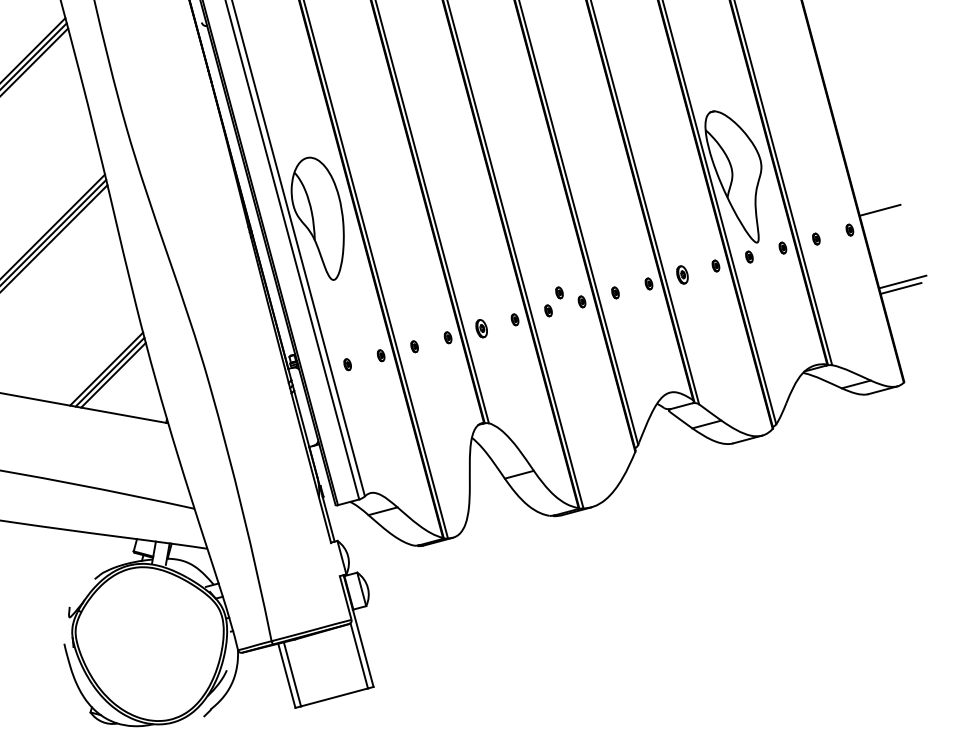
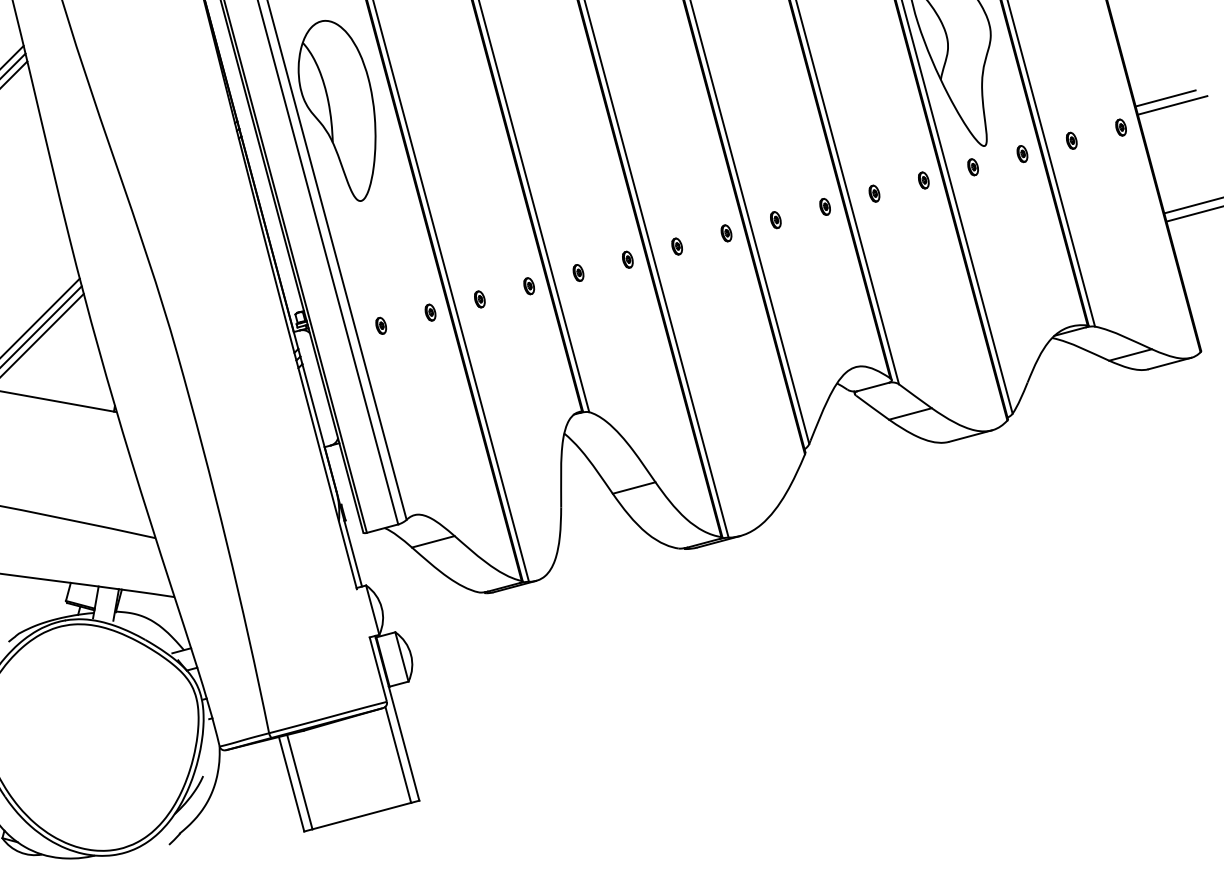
line: (884, 214) -> (1172, 104), added
part: (682, 274) -> (874, 192), size x0.62
part: (559, 292) -> (693, 219), removed
part: (481, 328) -> (578, 272), size x0.62

